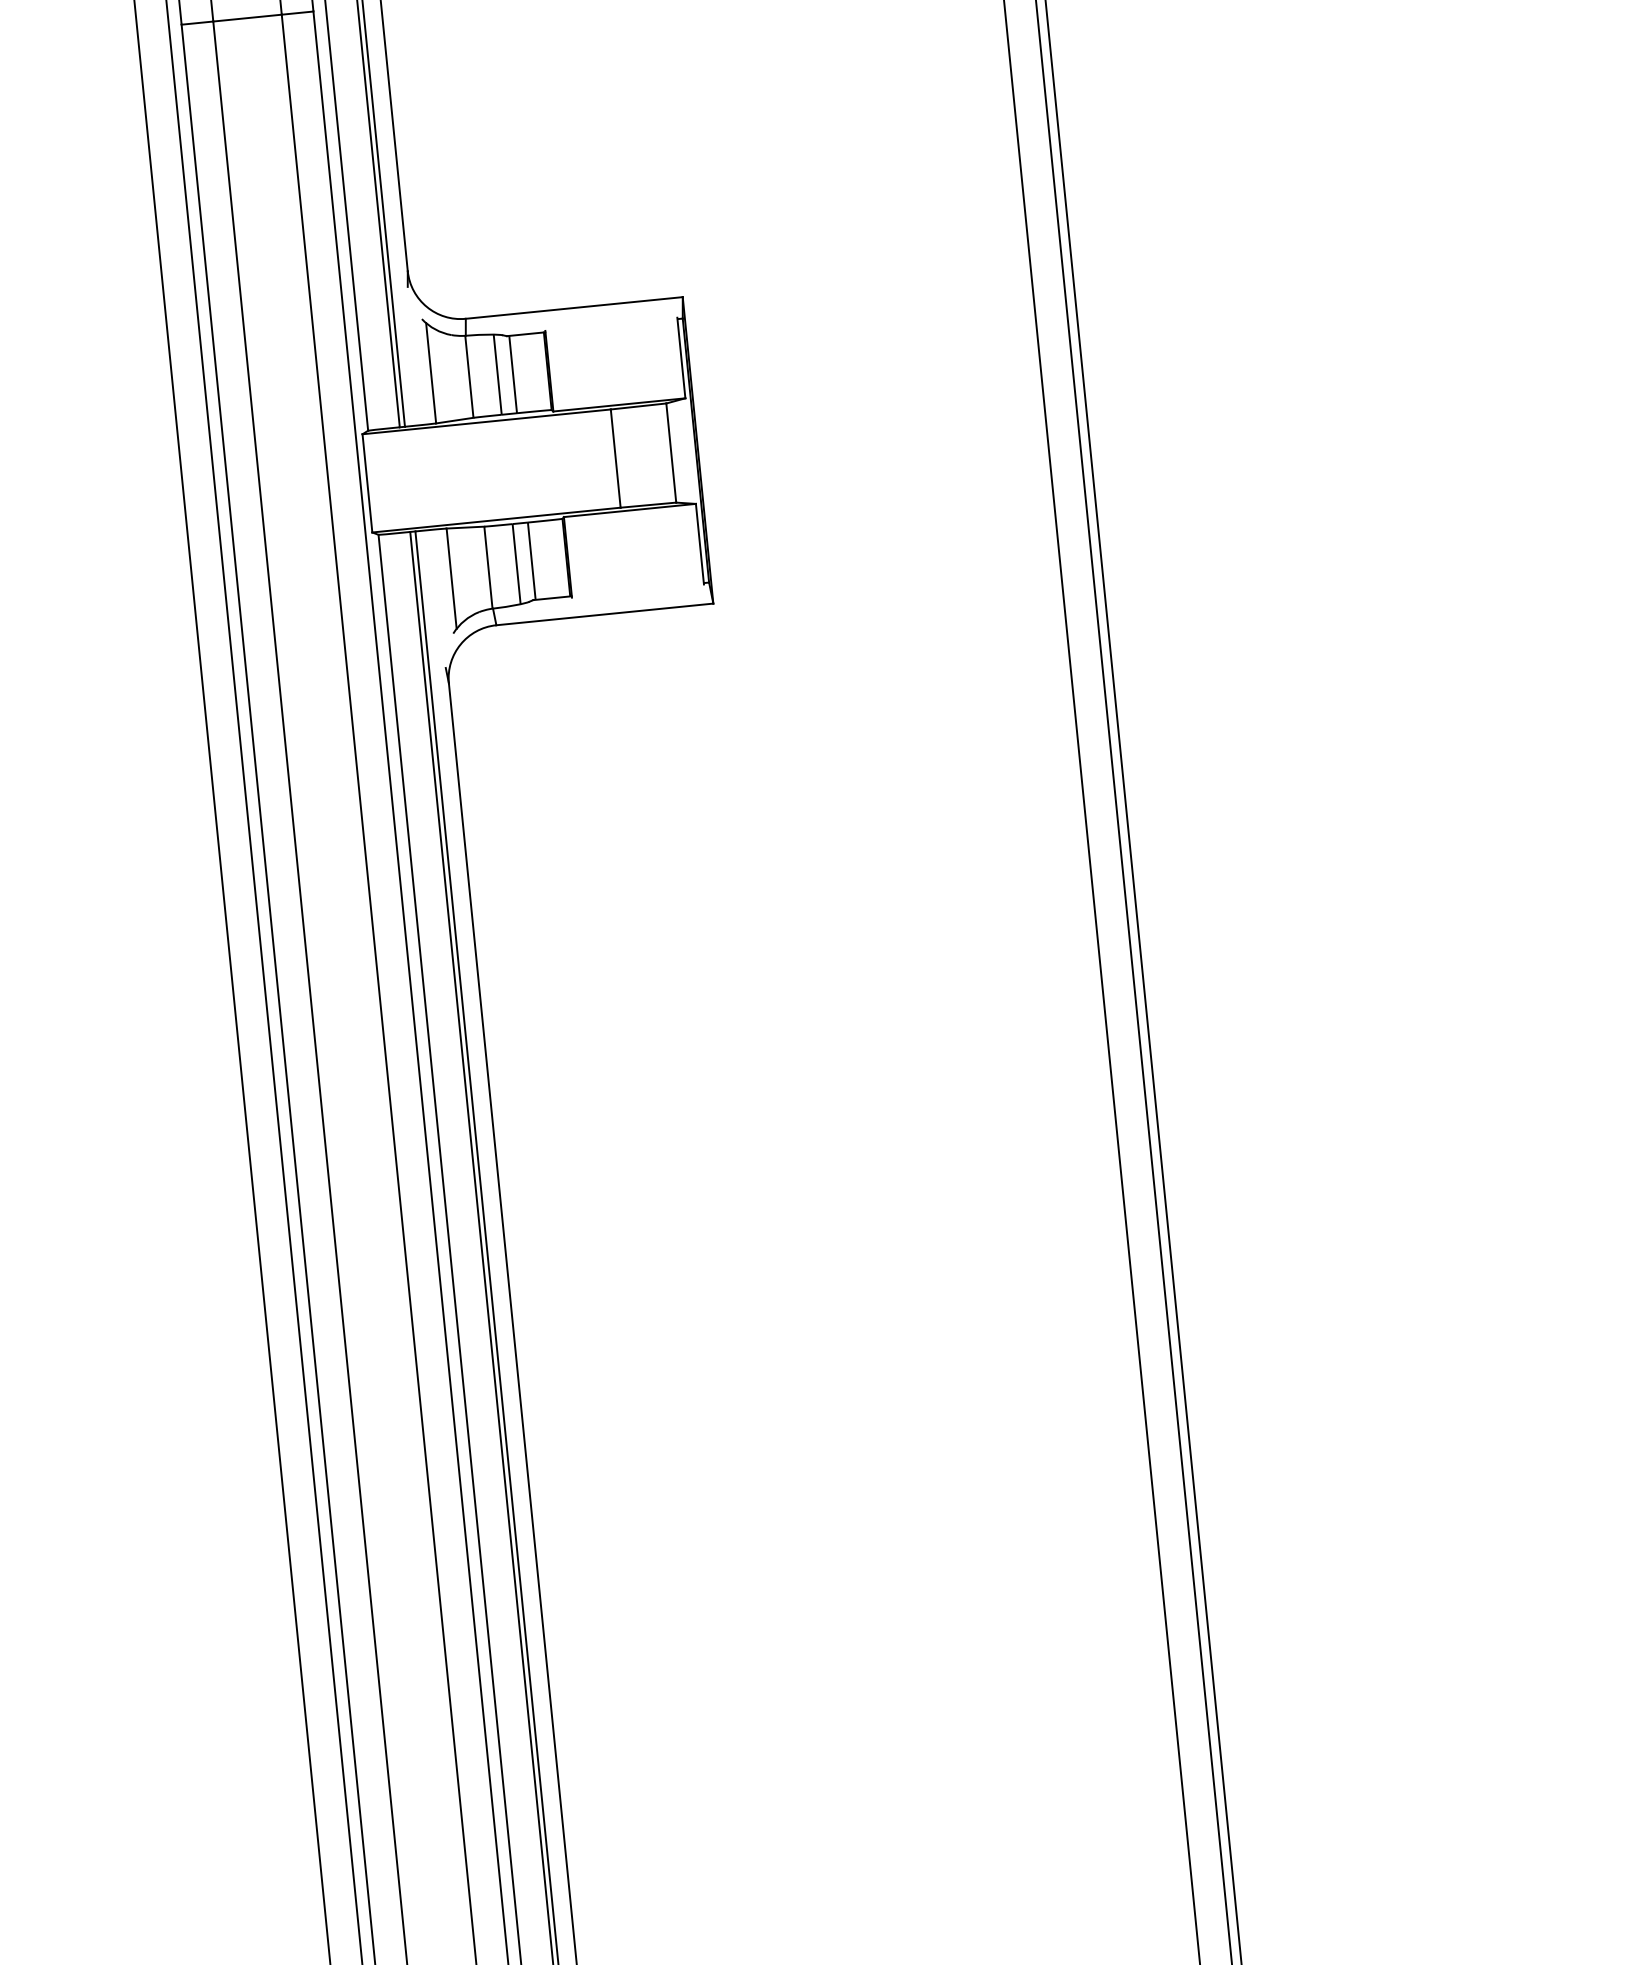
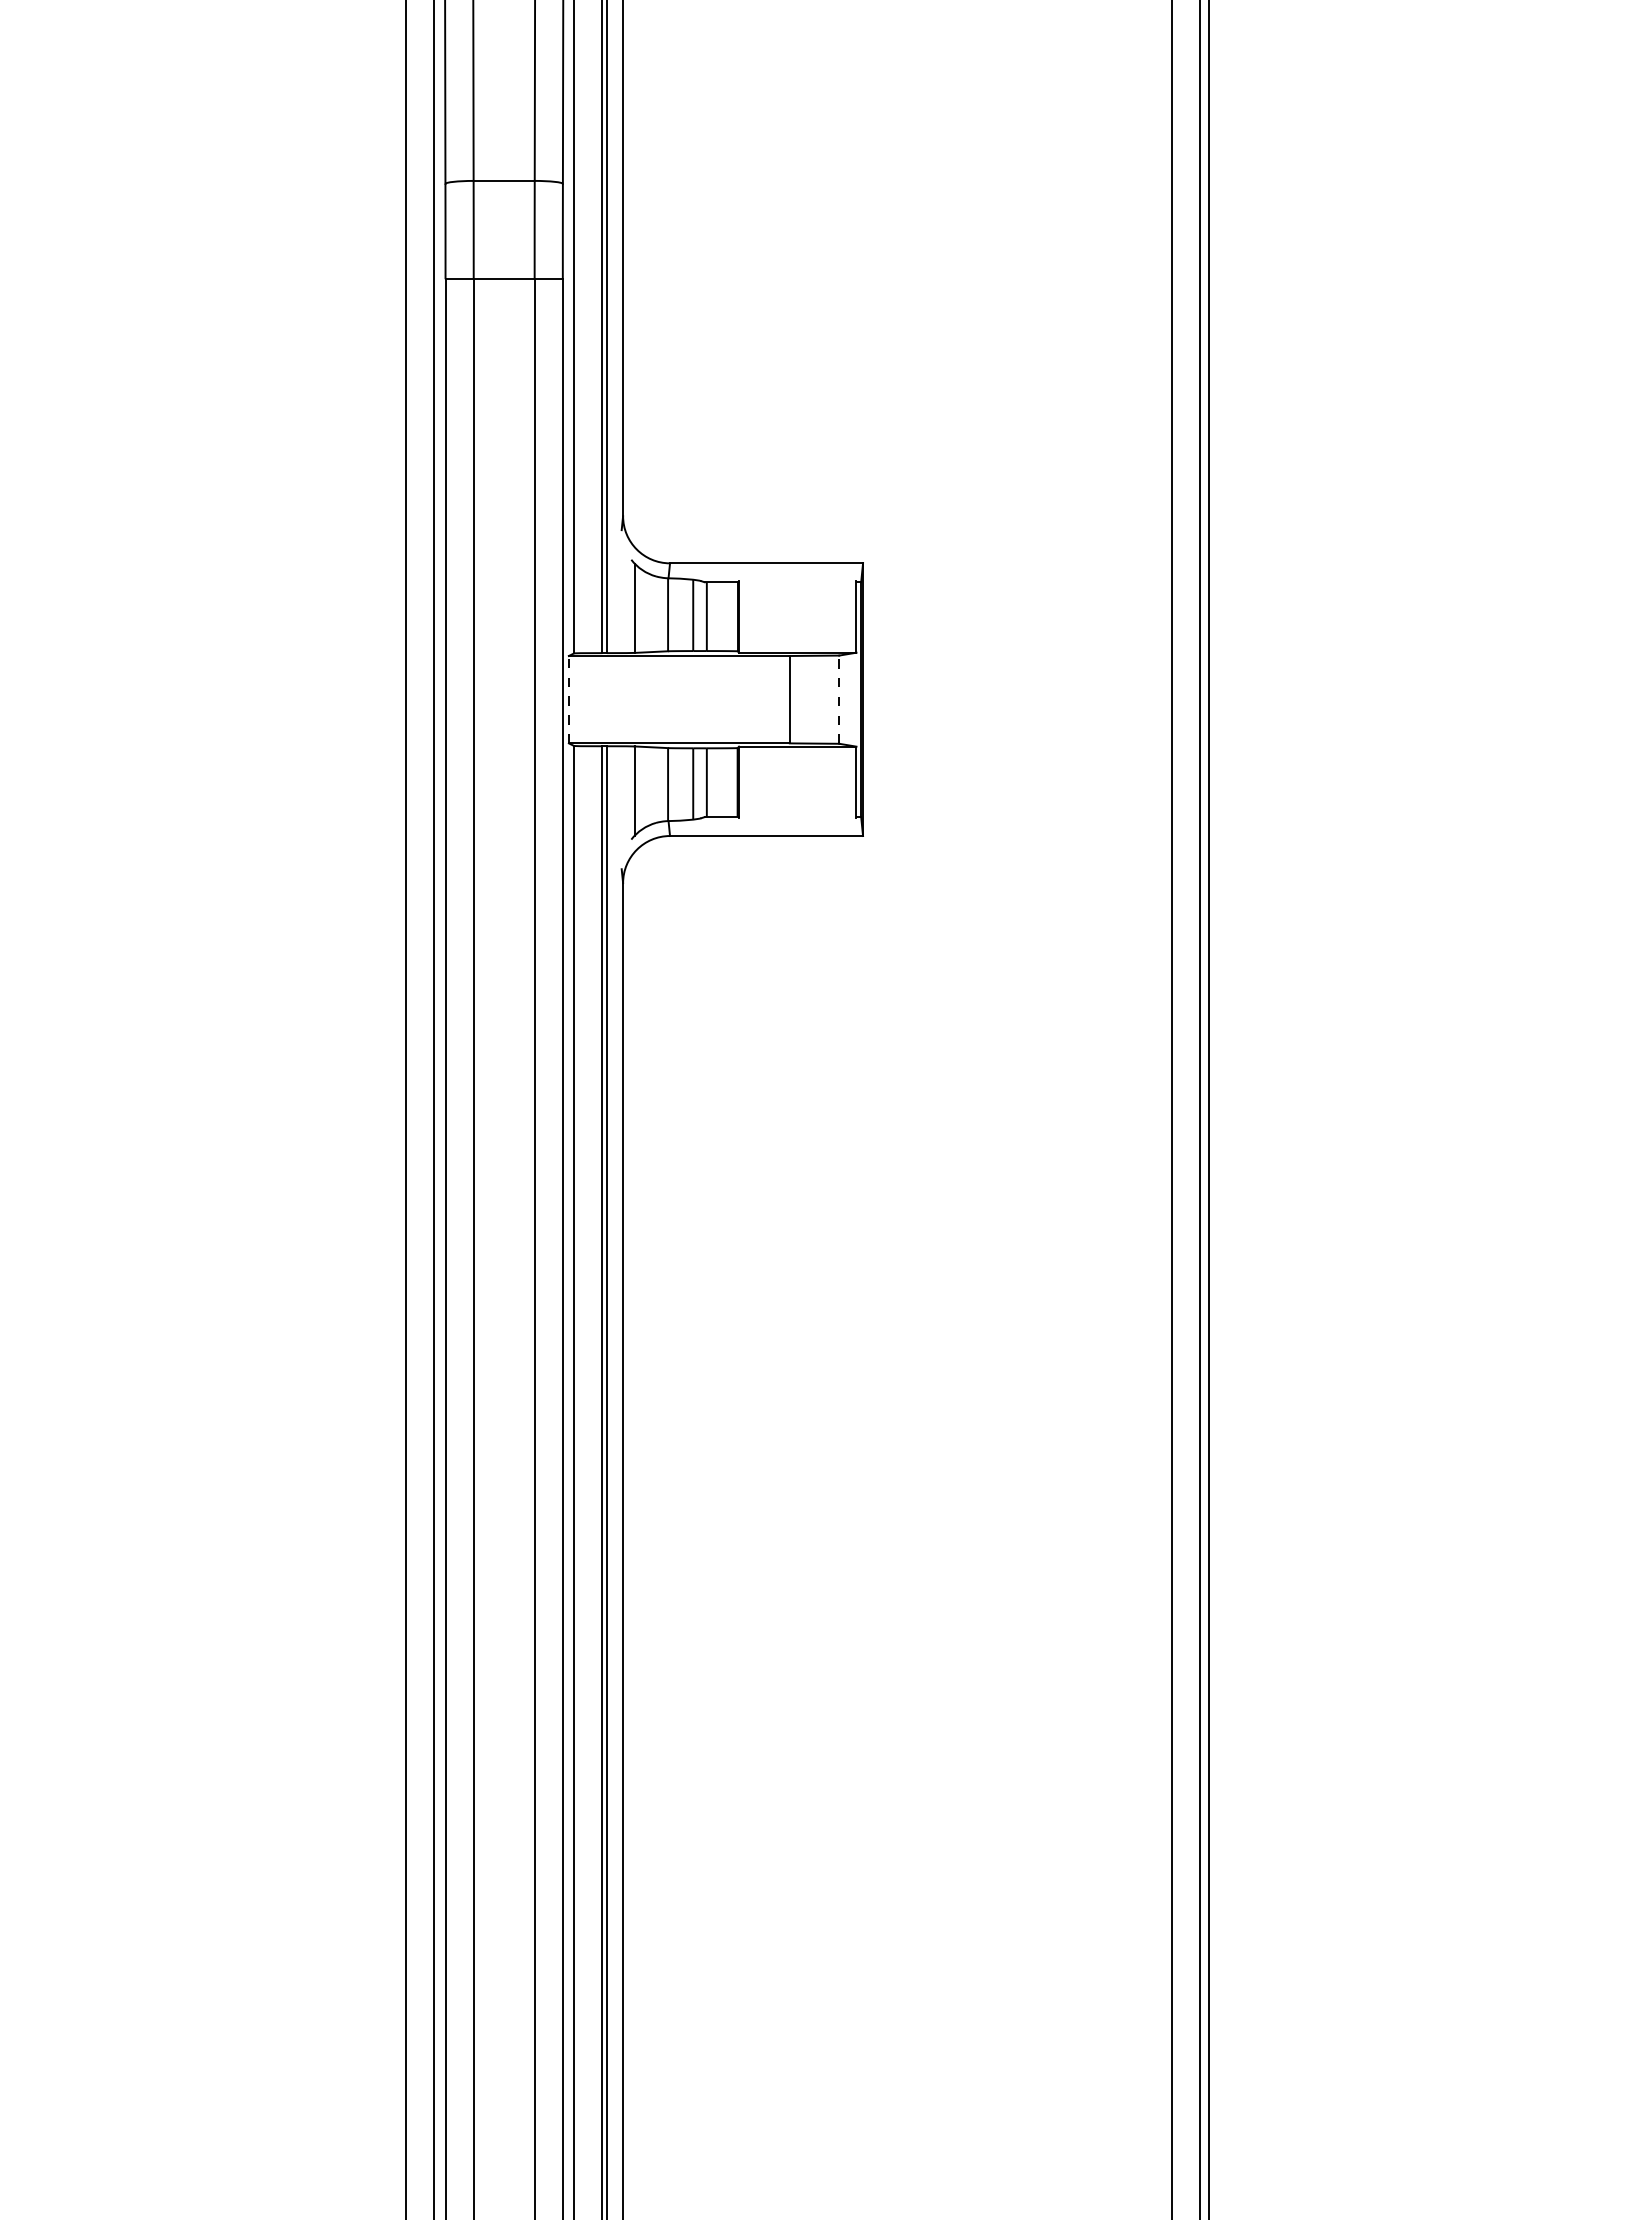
line: (671, 452) -> (839, 699), solid -> dashed
line: (366, 483) -> (568, 699), solid -> dashed

